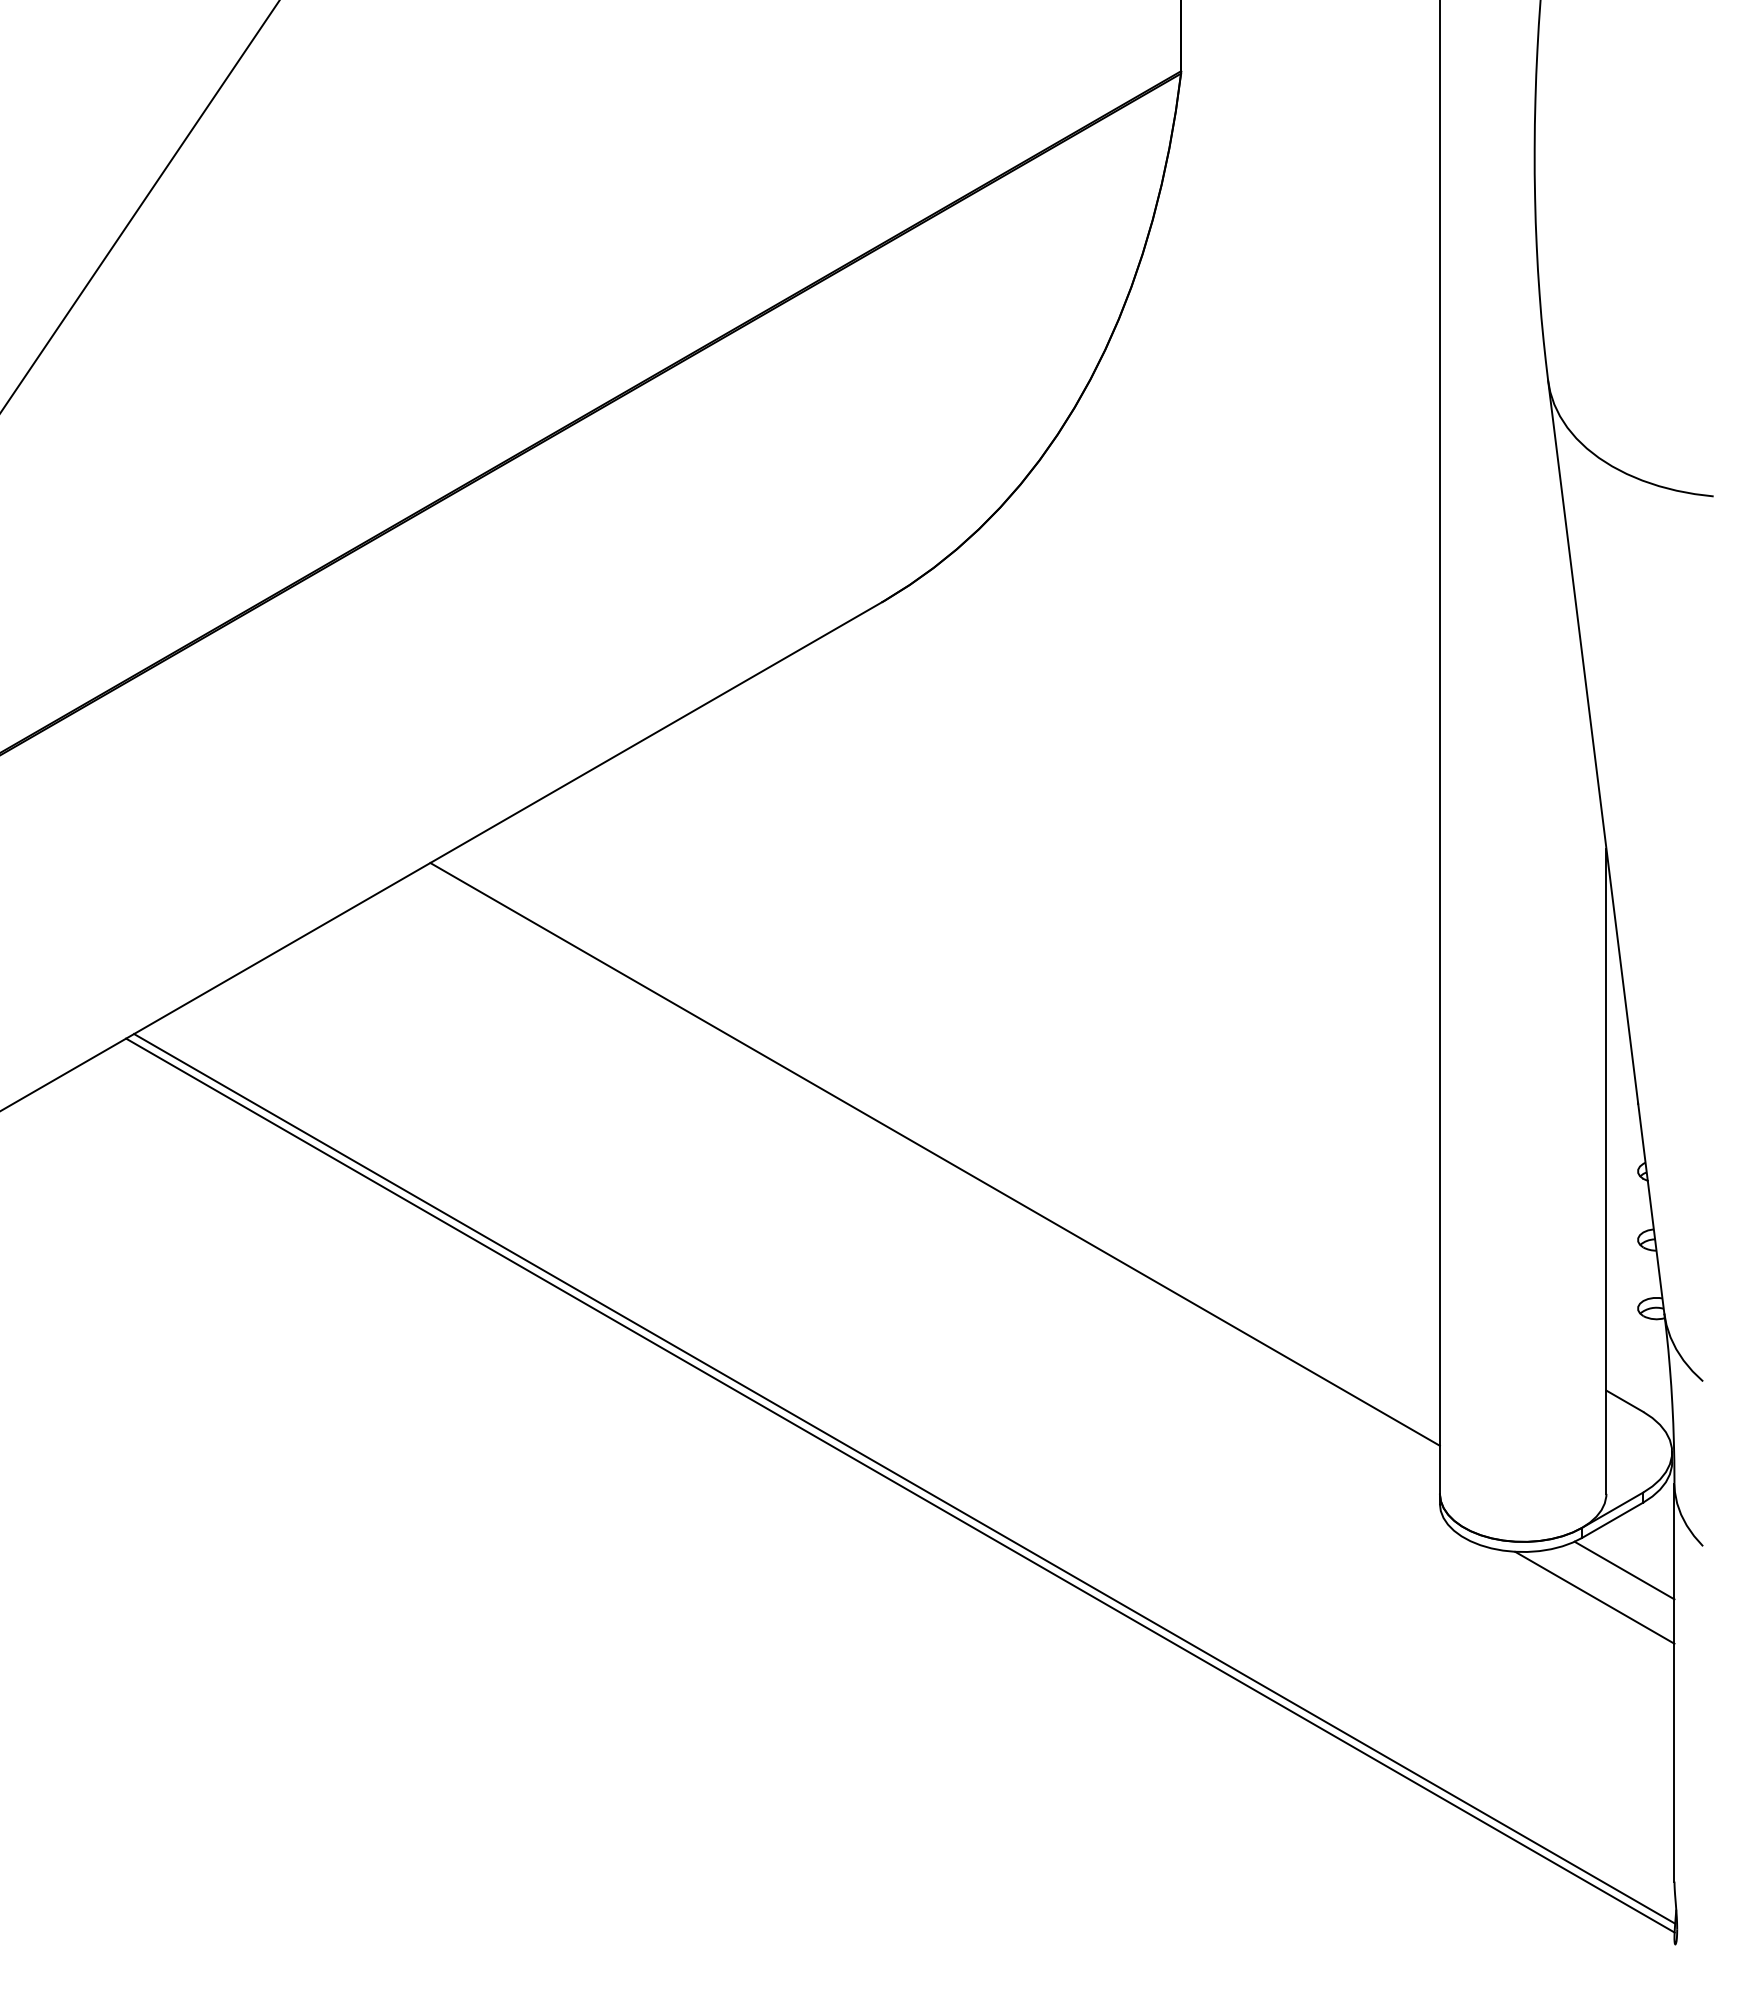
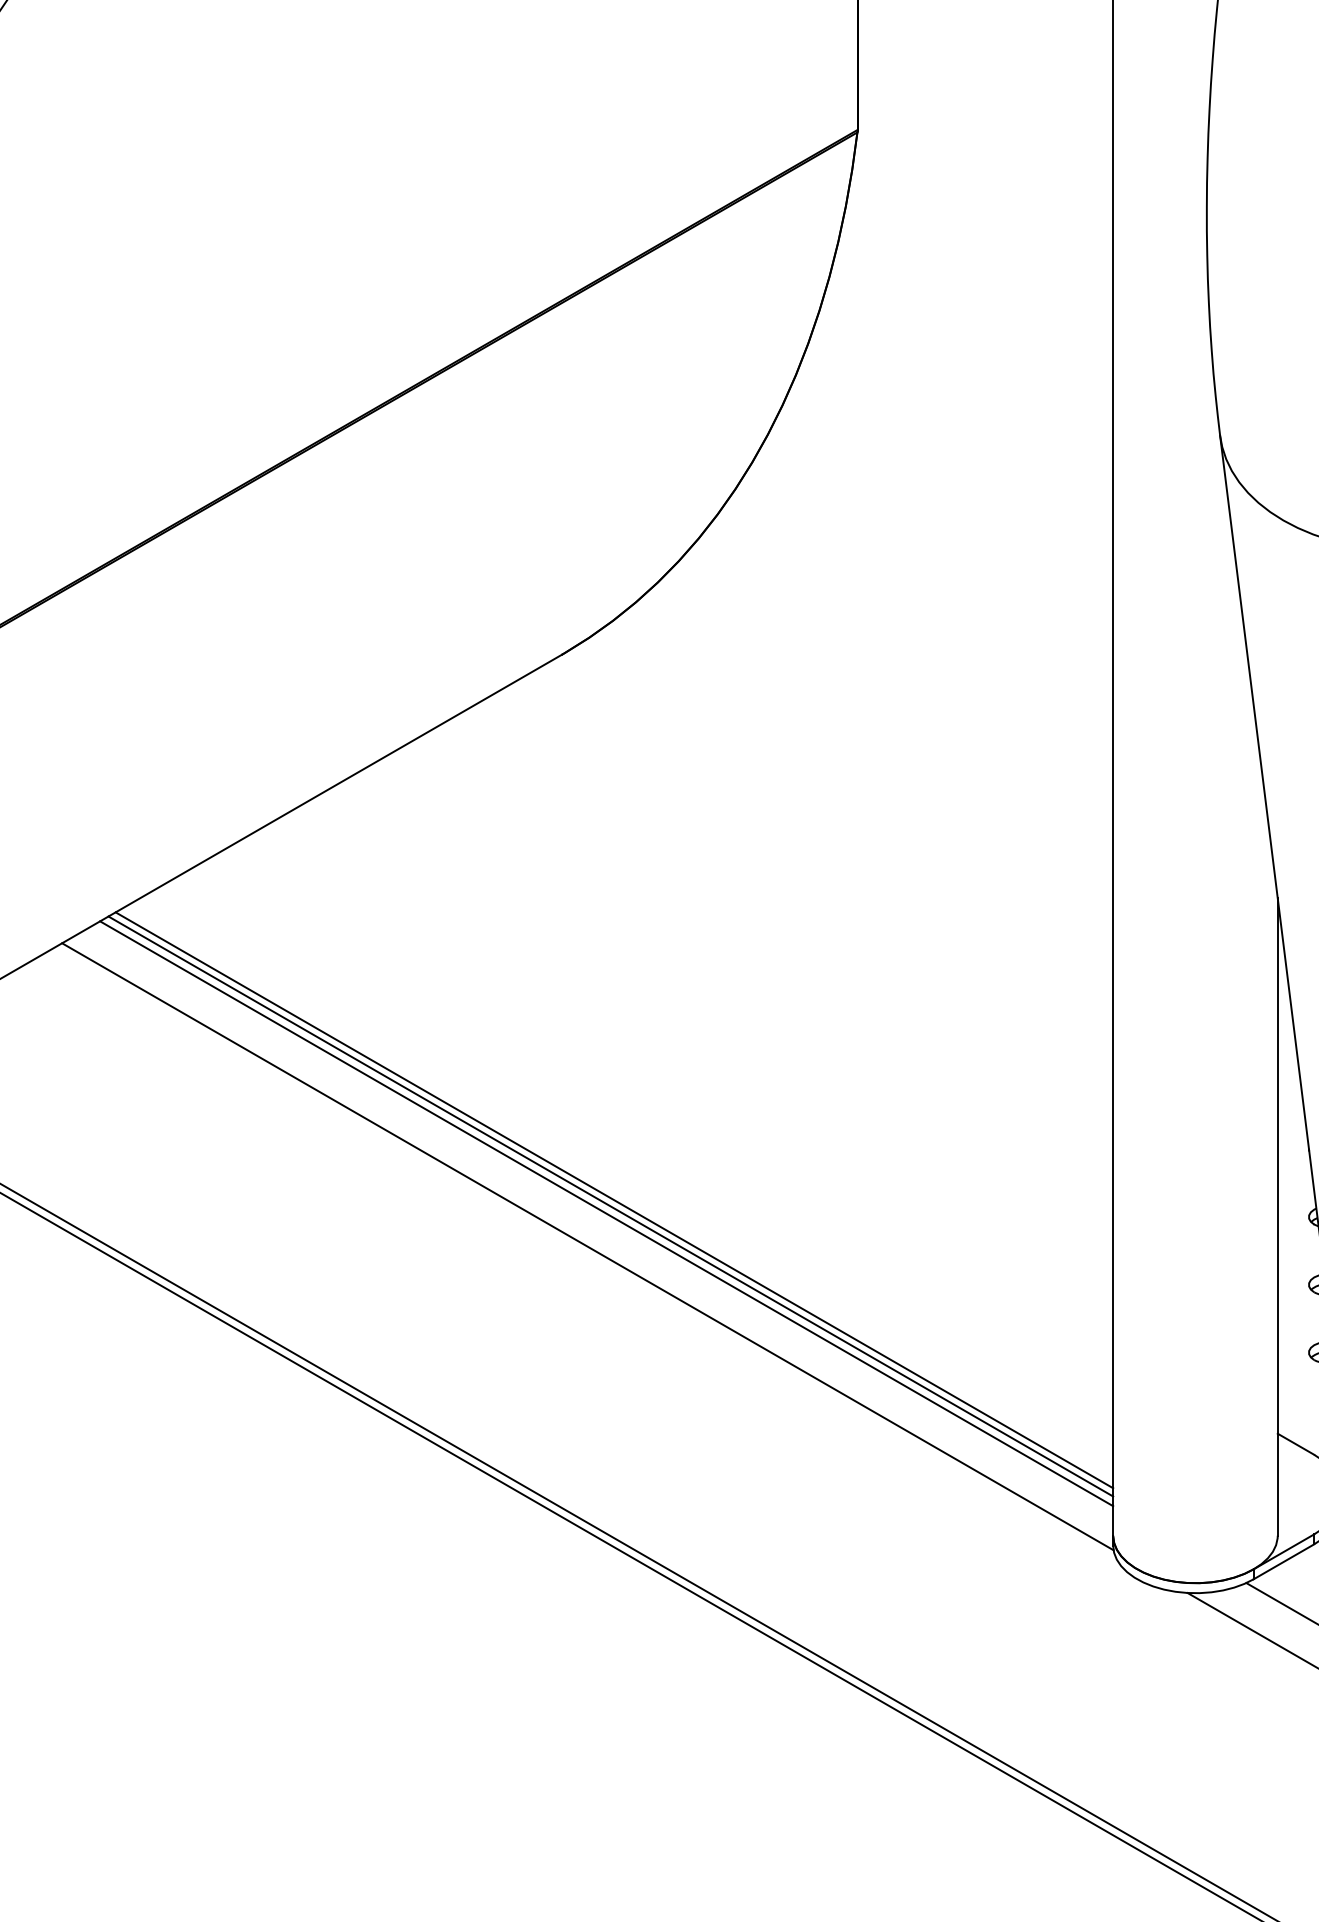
line: (931, 1160) -> (610, 1206), added
line: (926, 1167) -> (605, 1213), added
line: (908, 1201) -> (588, 1246), added

